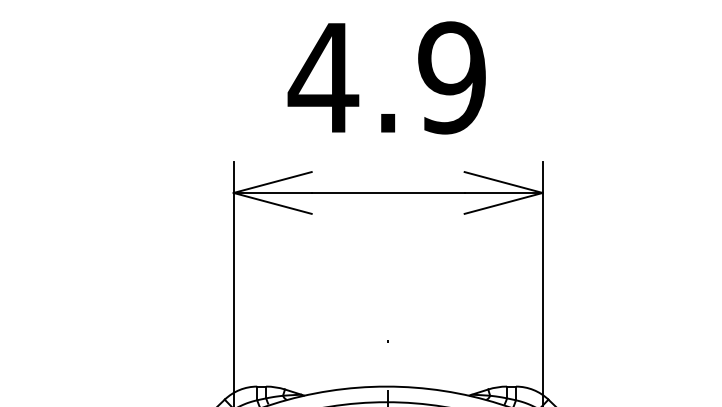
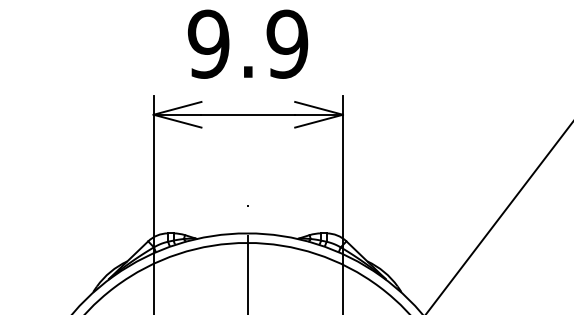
text: (323, 76) -> (208, 43), 4.9 -> 9.9

